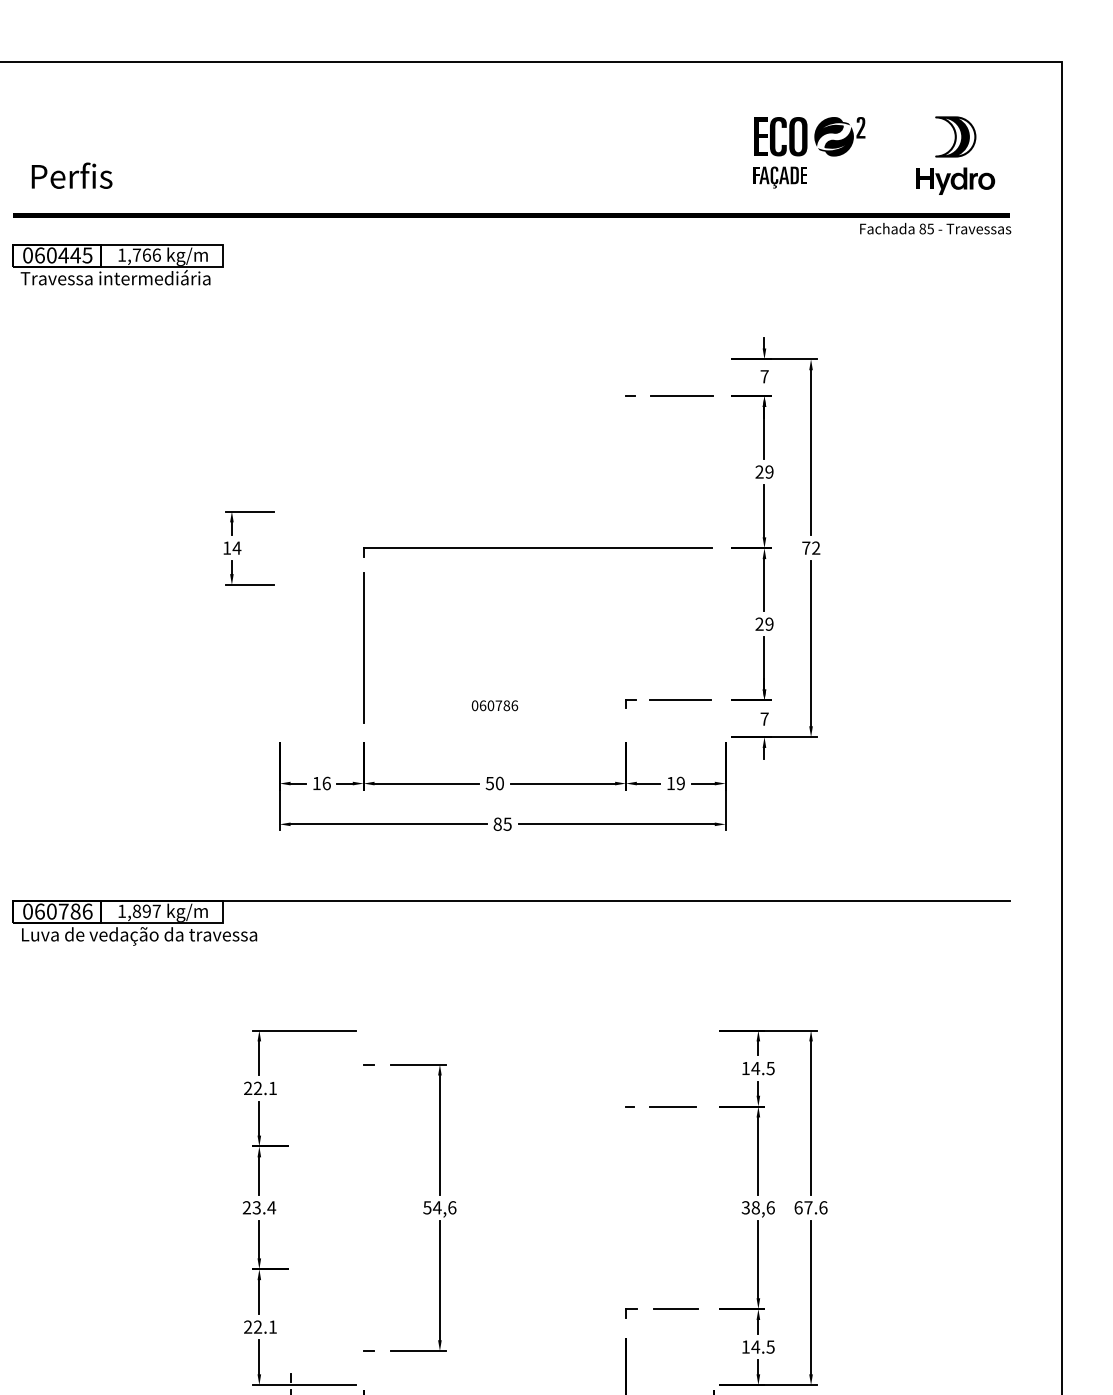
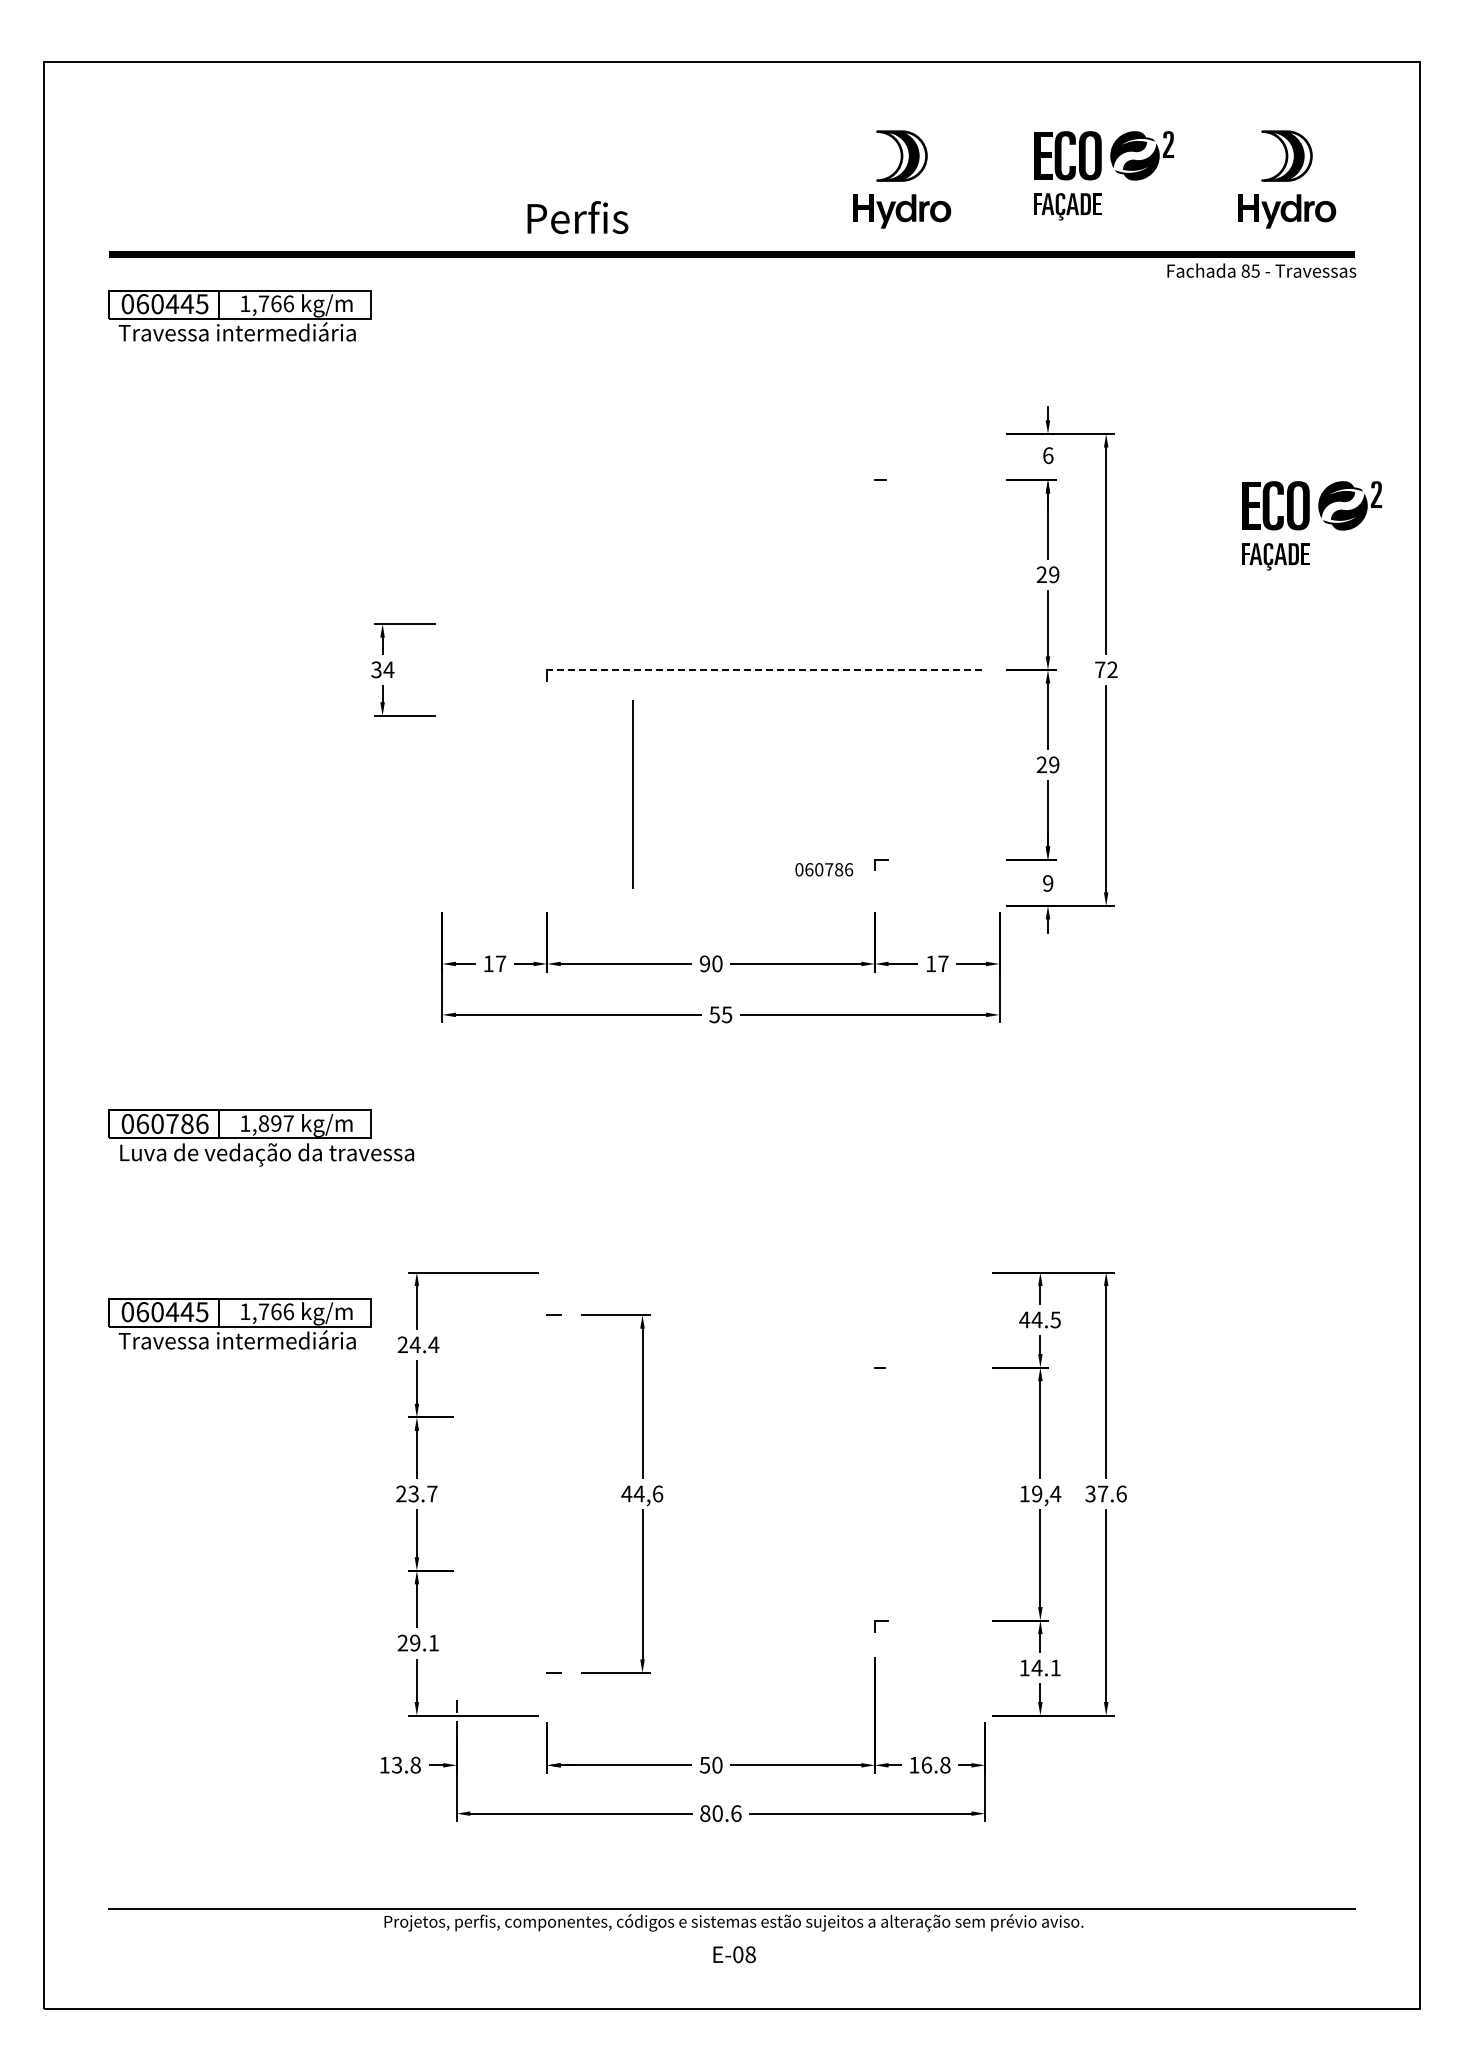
part: (648, 155) -> (902, 179), added
text: (71, 175) -> (577, 217), moved
text: (764, 376) -> (1048, 455), 7 -> 6
line: (682, 395) -> (945, 479), removed
part: (976, 432) -> (1312, 525), added
text: (227, 547) -> (376, 669), 14 -> 34
line: (537, 547) -> (764, 669), solid -> dashed
line: (363, 647) -> (632, 794), moved
line: (680, 700) -> (943, 860), removed
text: (495, 705) -> (824, 869), moved
text: (764, 719) -> (1048, 883), 7 -> 9
text: (327, 783) -> (501, 963), 16 -> 17
text: (489, 783) -> (704, 963), 50 -> 90
text: (680, 783) -> (943, 963), 19 -> 17
text: (497, 824) -> (714, 1014), 85 -> 55
line: (511, 900) -> (731, 1110), removed
text: (745, 1068) -> (1024, 1319), 14.5 -> 44.5
part: (117, 1071) -> (239, 1323), added
text: (265, 1088) -> (424, 1344), 22.1 -> 24.4
line: (672, 1106) -> (933, 1367), removed
text: (271, 1207) -> (431, 1493), 23.4 -> 23.7
text: (427, 1207) -> (626, 1493), 54,6 -> 44,6
text: (758, 1207) -> (1040, 1493), 38,6 -> 19,4
text: (798, 1207) -> (1090, 1493), 67.6 -> 37.6
line: (676, 1309) -> (937, 1620), removed
text: (258, 1327) -> (415, 1643), 22.1 -> 29.1
text: (770, 1346) -> (1055, 1667), 14.5 -> 14.1

